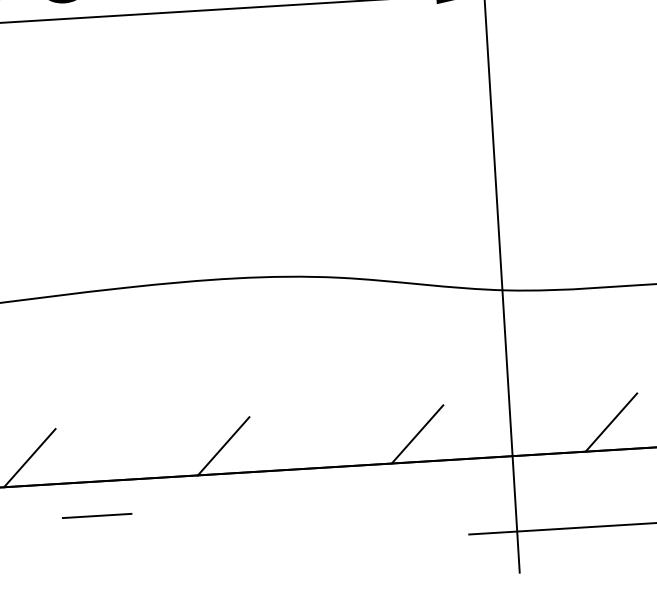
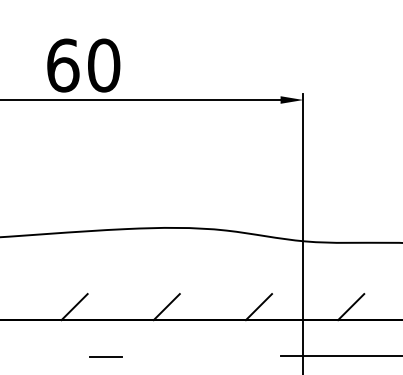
line: (96, 514) -> (105, 356), moved

